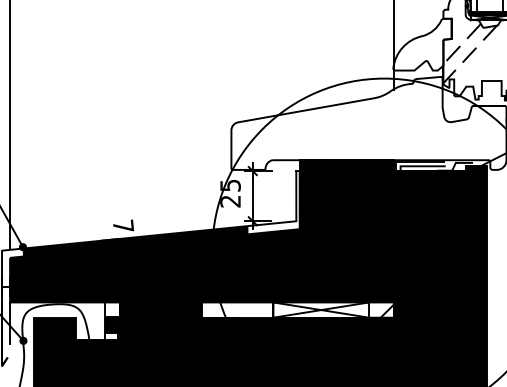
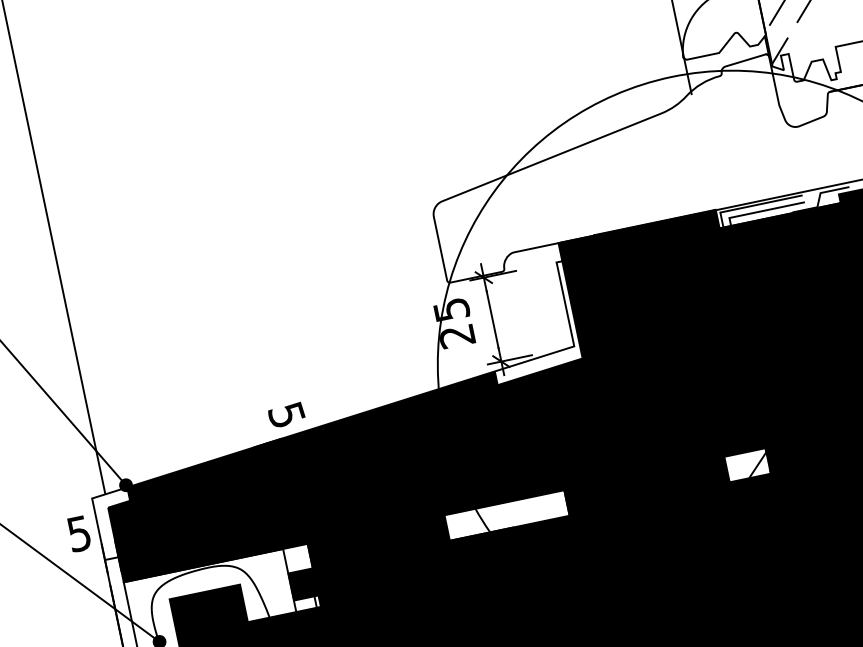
text: (123, 225) -> (286, 413), 7 -> 5
fill: (321, 309) -> (647, 485), added

